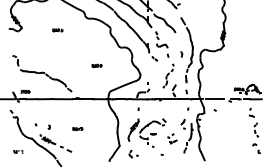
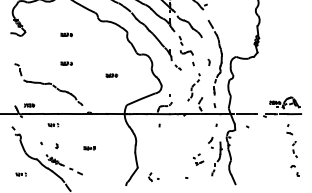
part: (57, 55) -> (66, 63), added
part: (46, 108) -> (53, 124), added
part: (146, 132) -> (168, 152), removed

